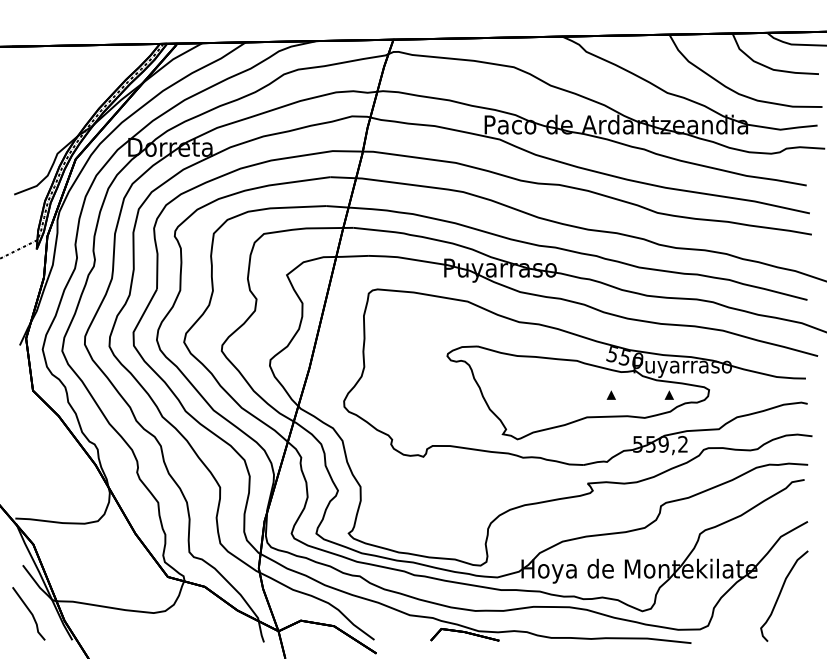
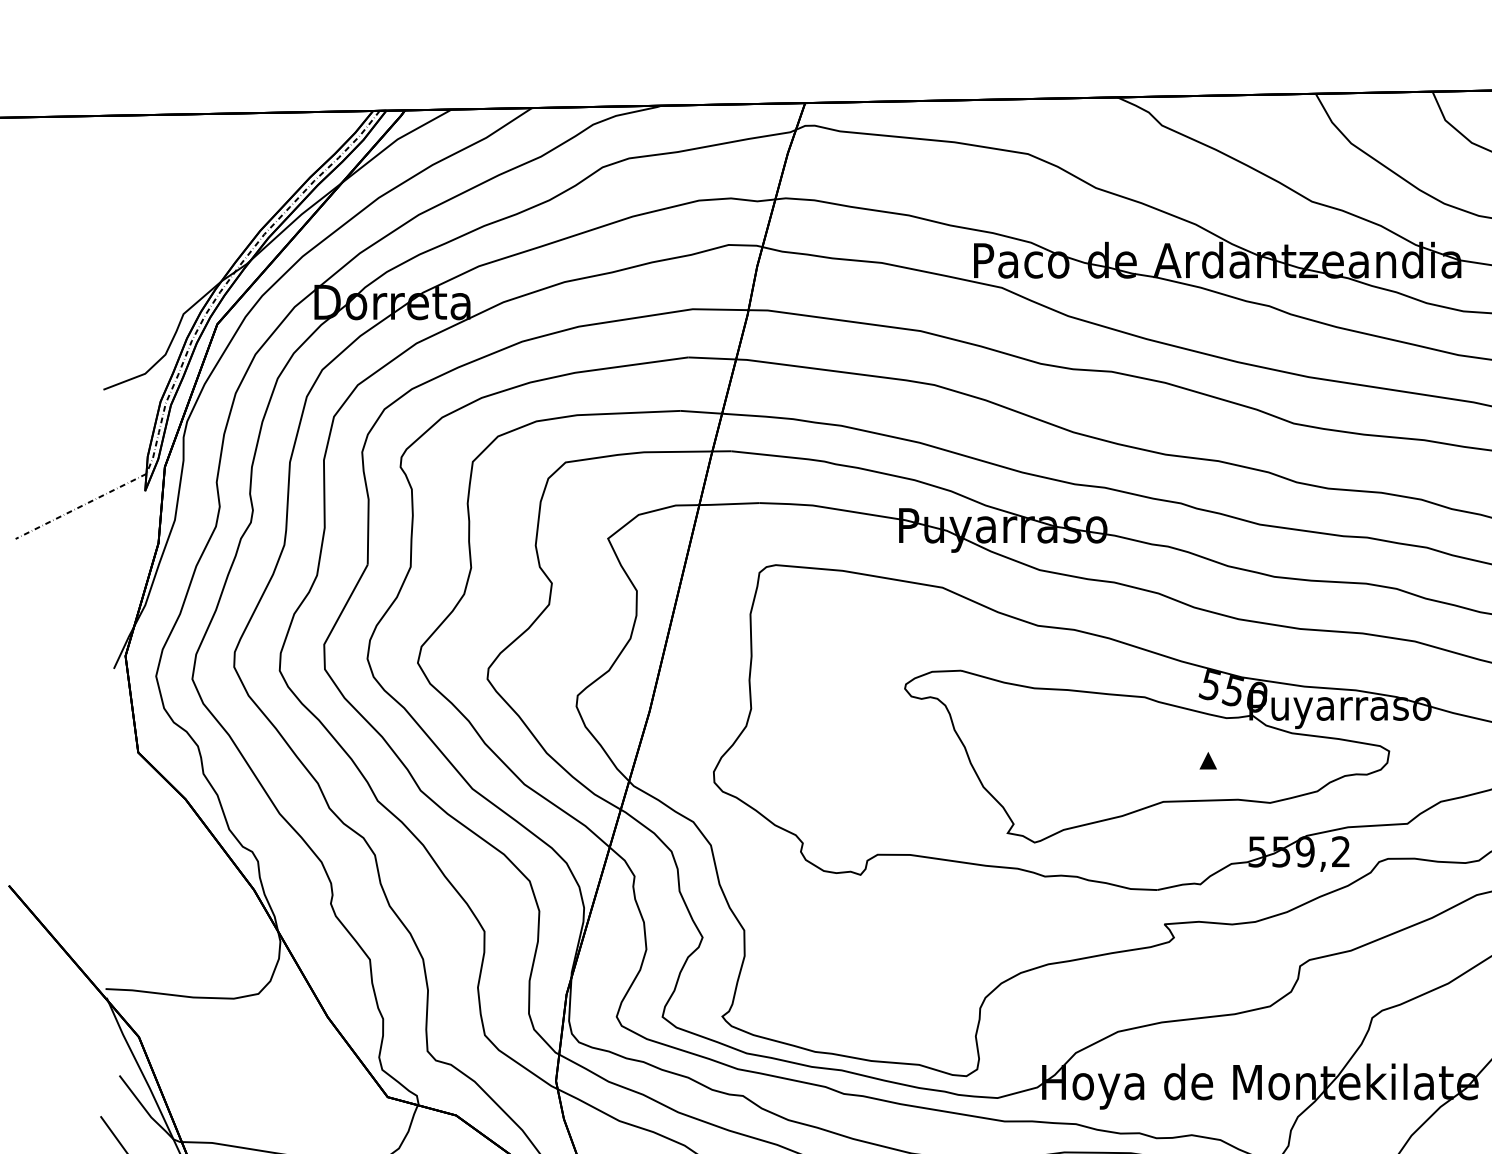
part: (668, 394) -> (1314, 759), removed

